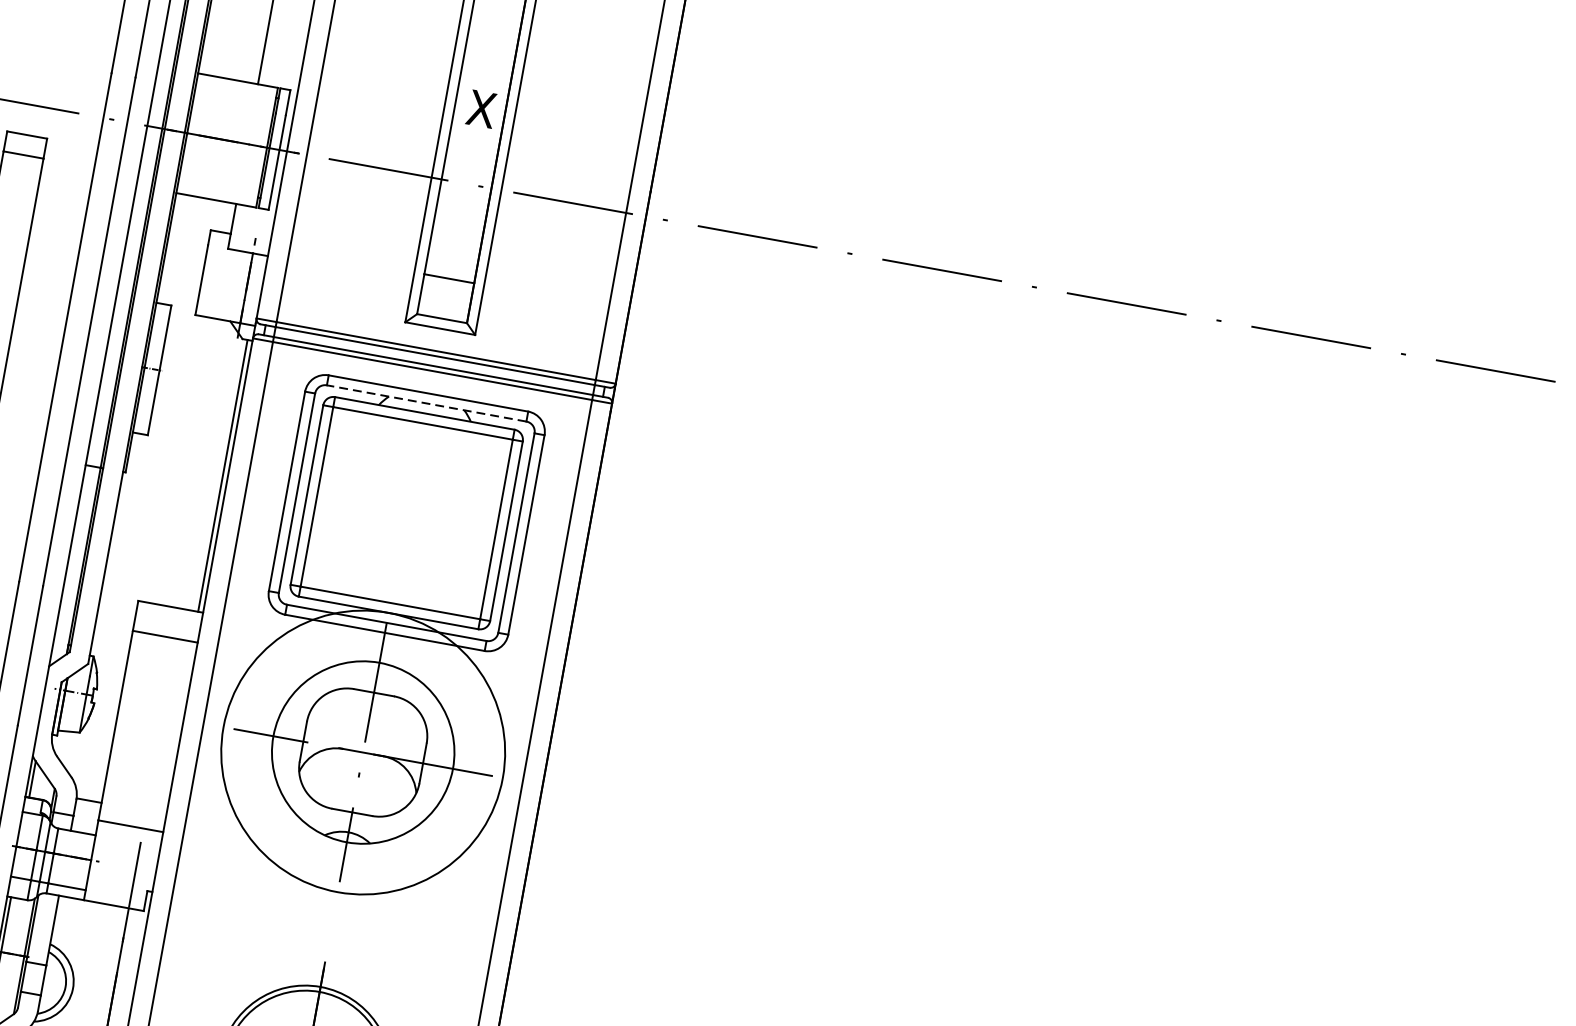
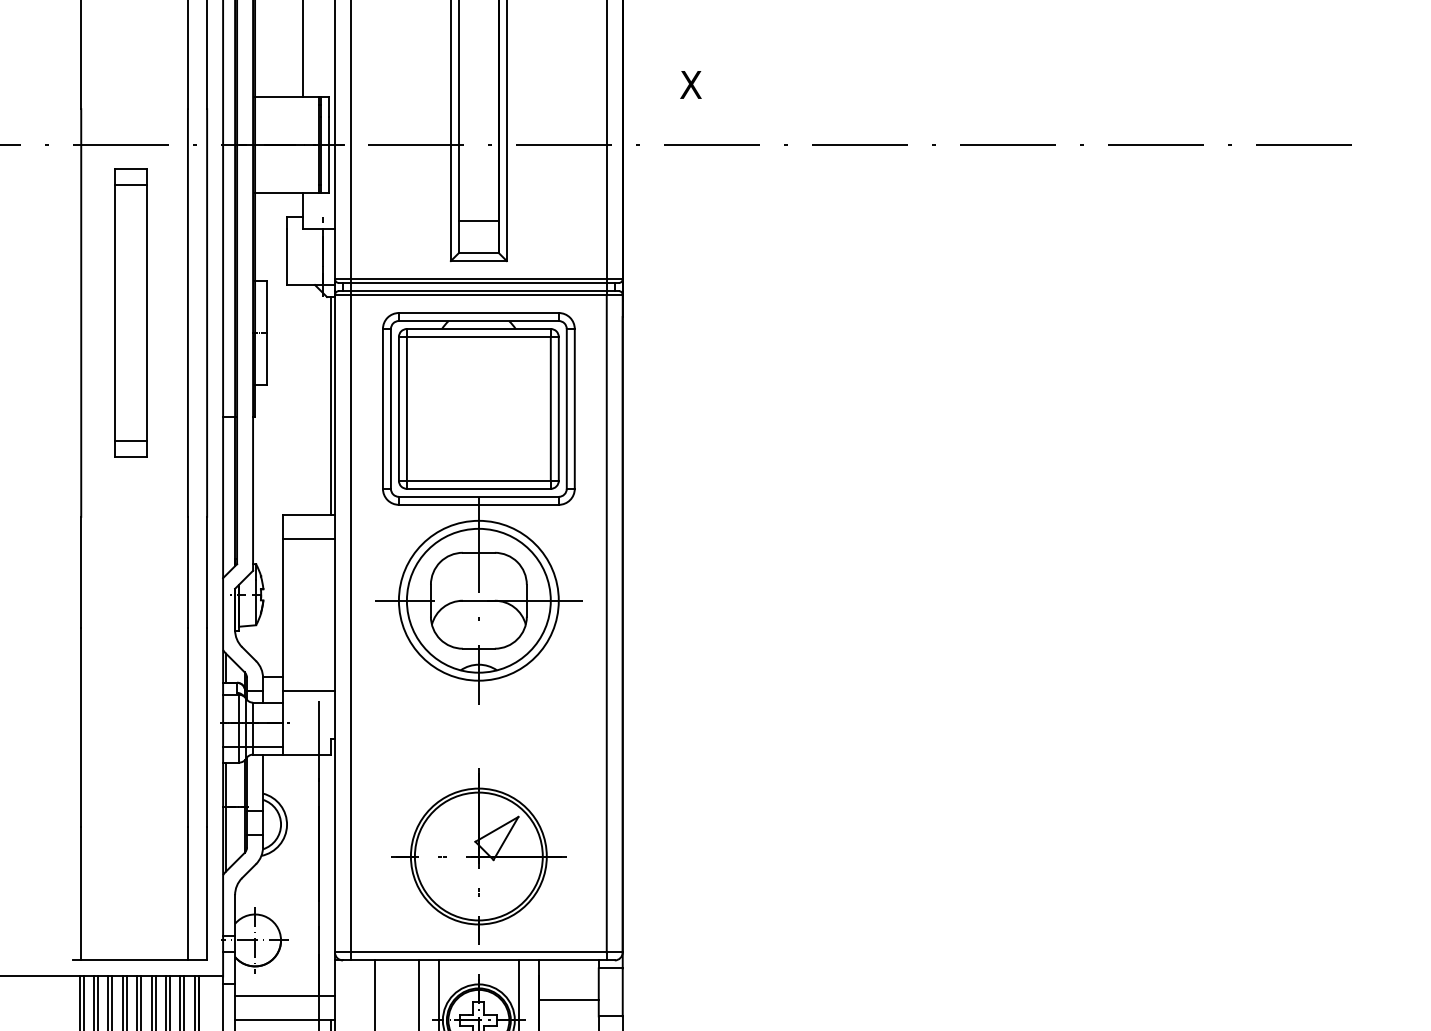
text: (481, 108) -> (690, 84), moved
line: (426, 403) -> (478, 321), dashed -> solid
circle: (362, 752) -> (478, 600), size x0.71

